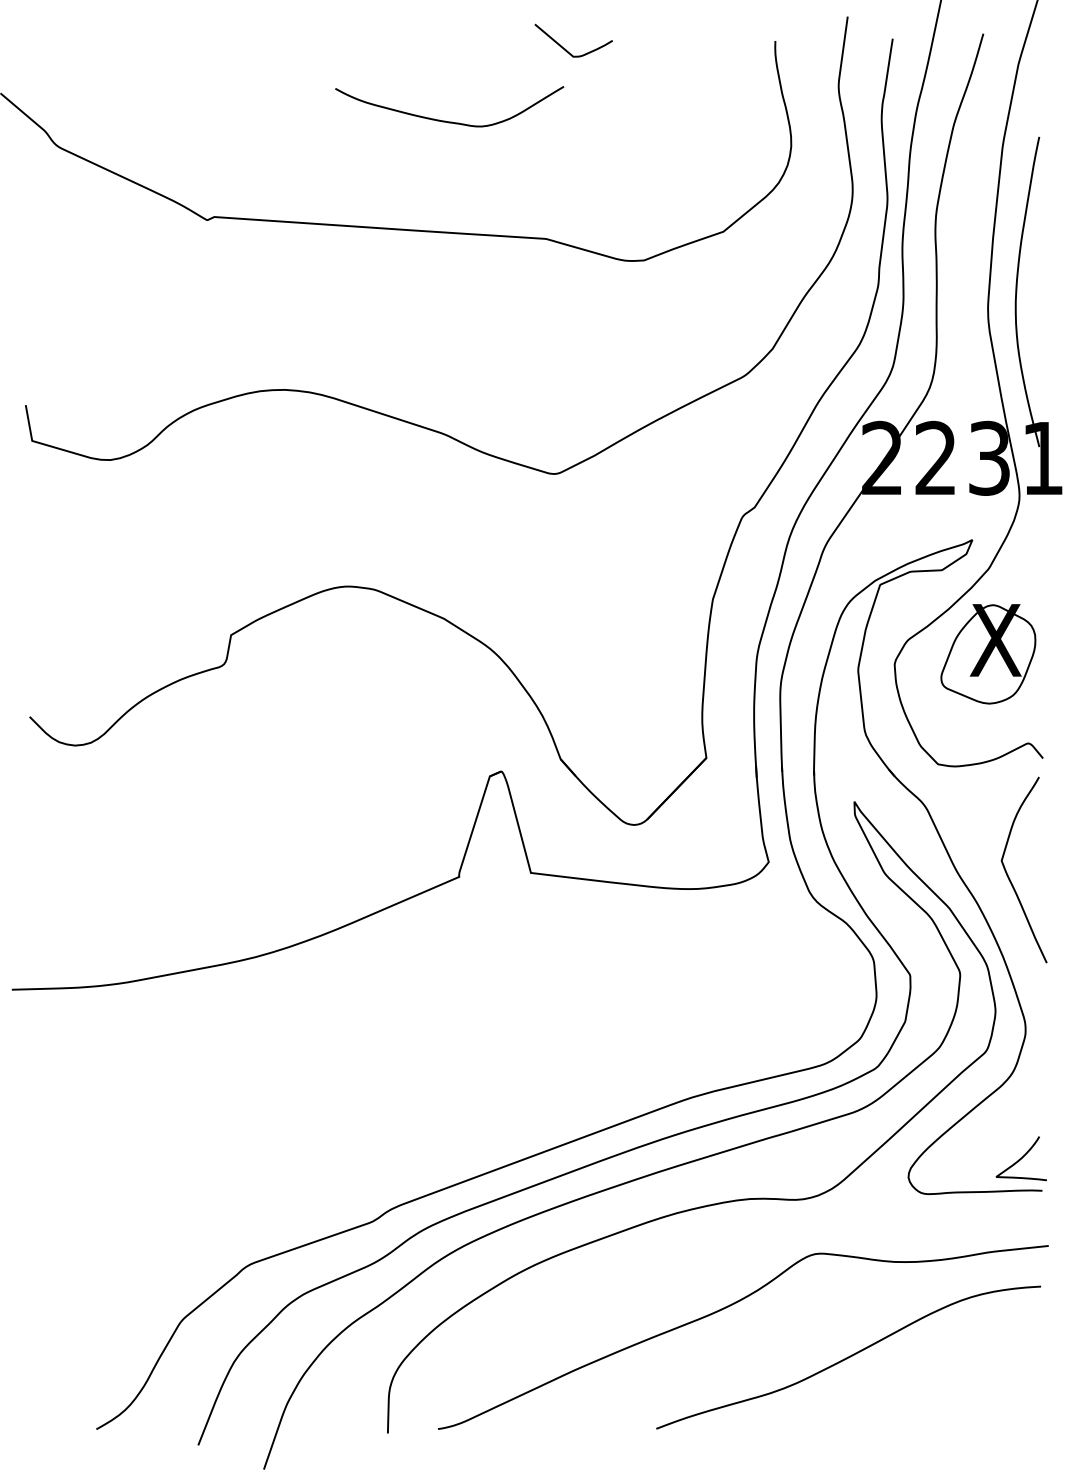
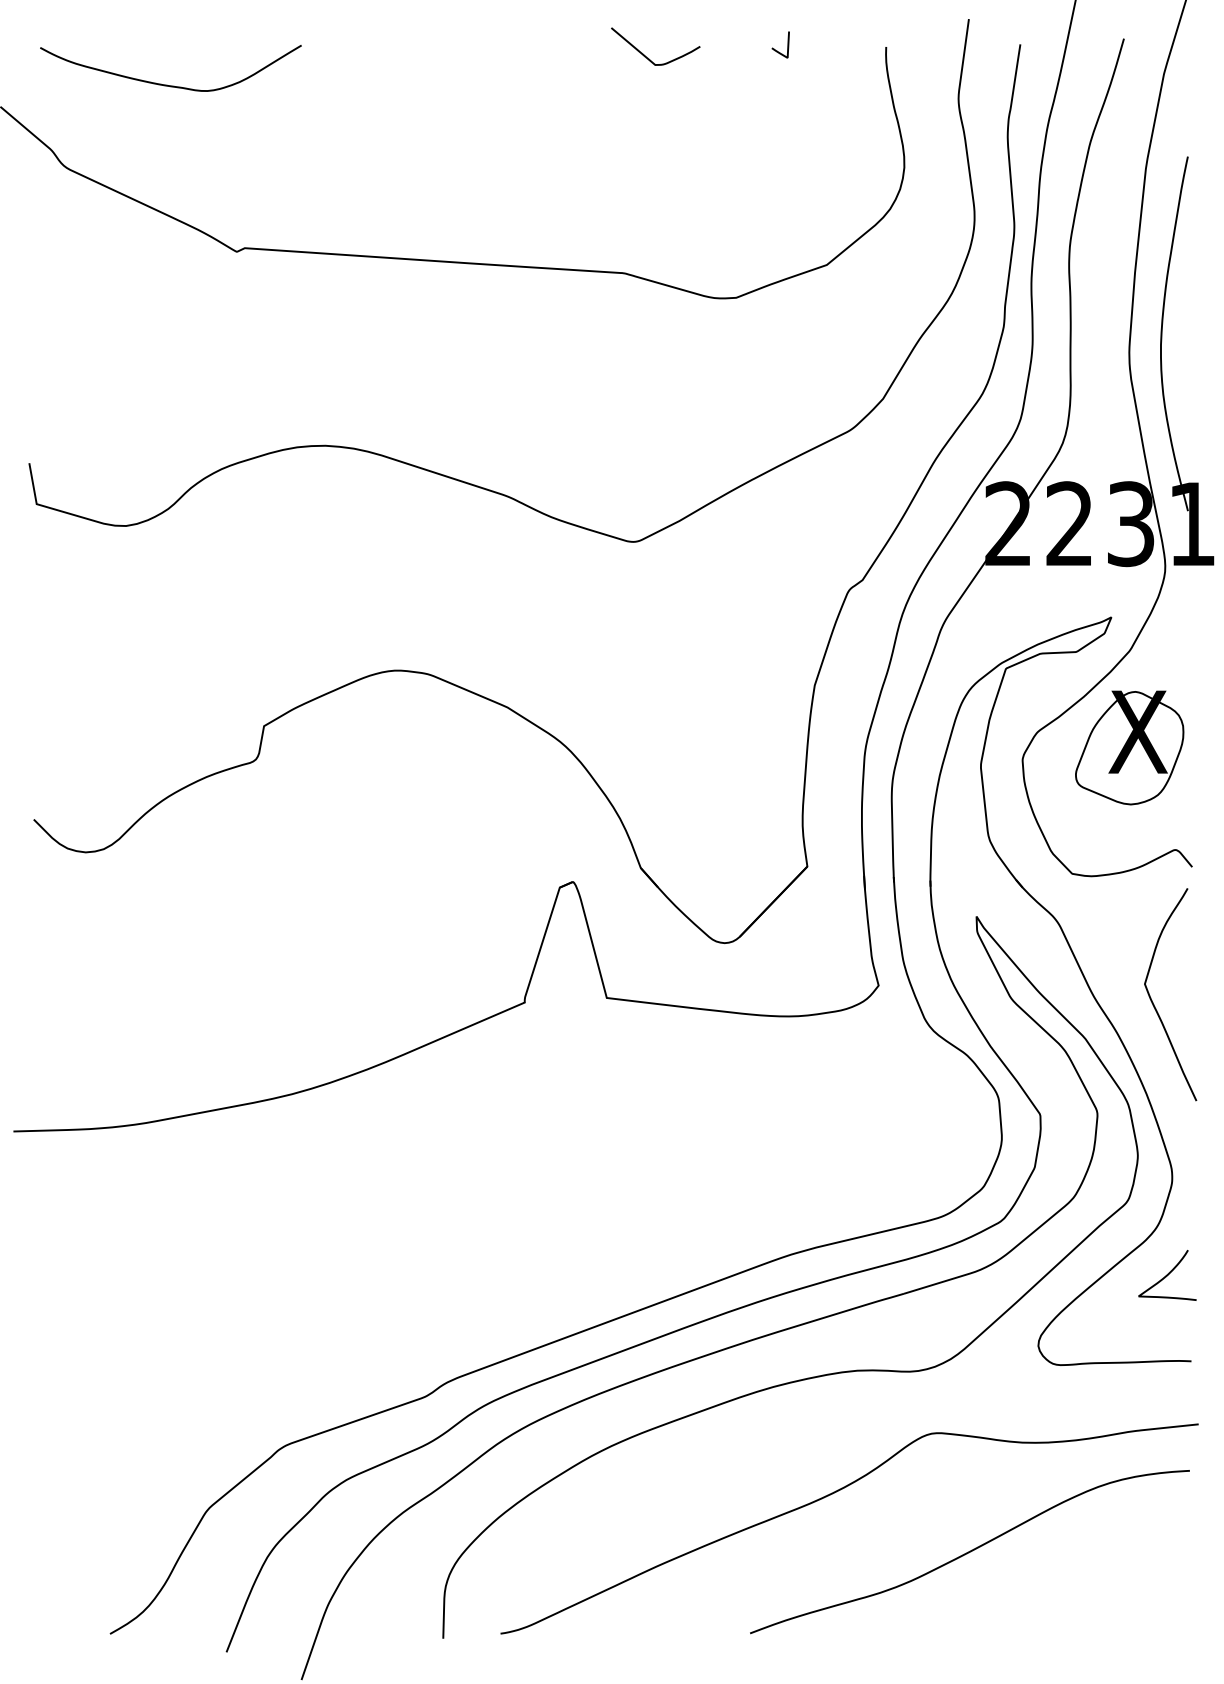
line: (688, 39) -> (786, 45), added
curve: (445, 120) -> (166, 84), moved
curve: (1020, 1158) -> (1166, 1275), moved

